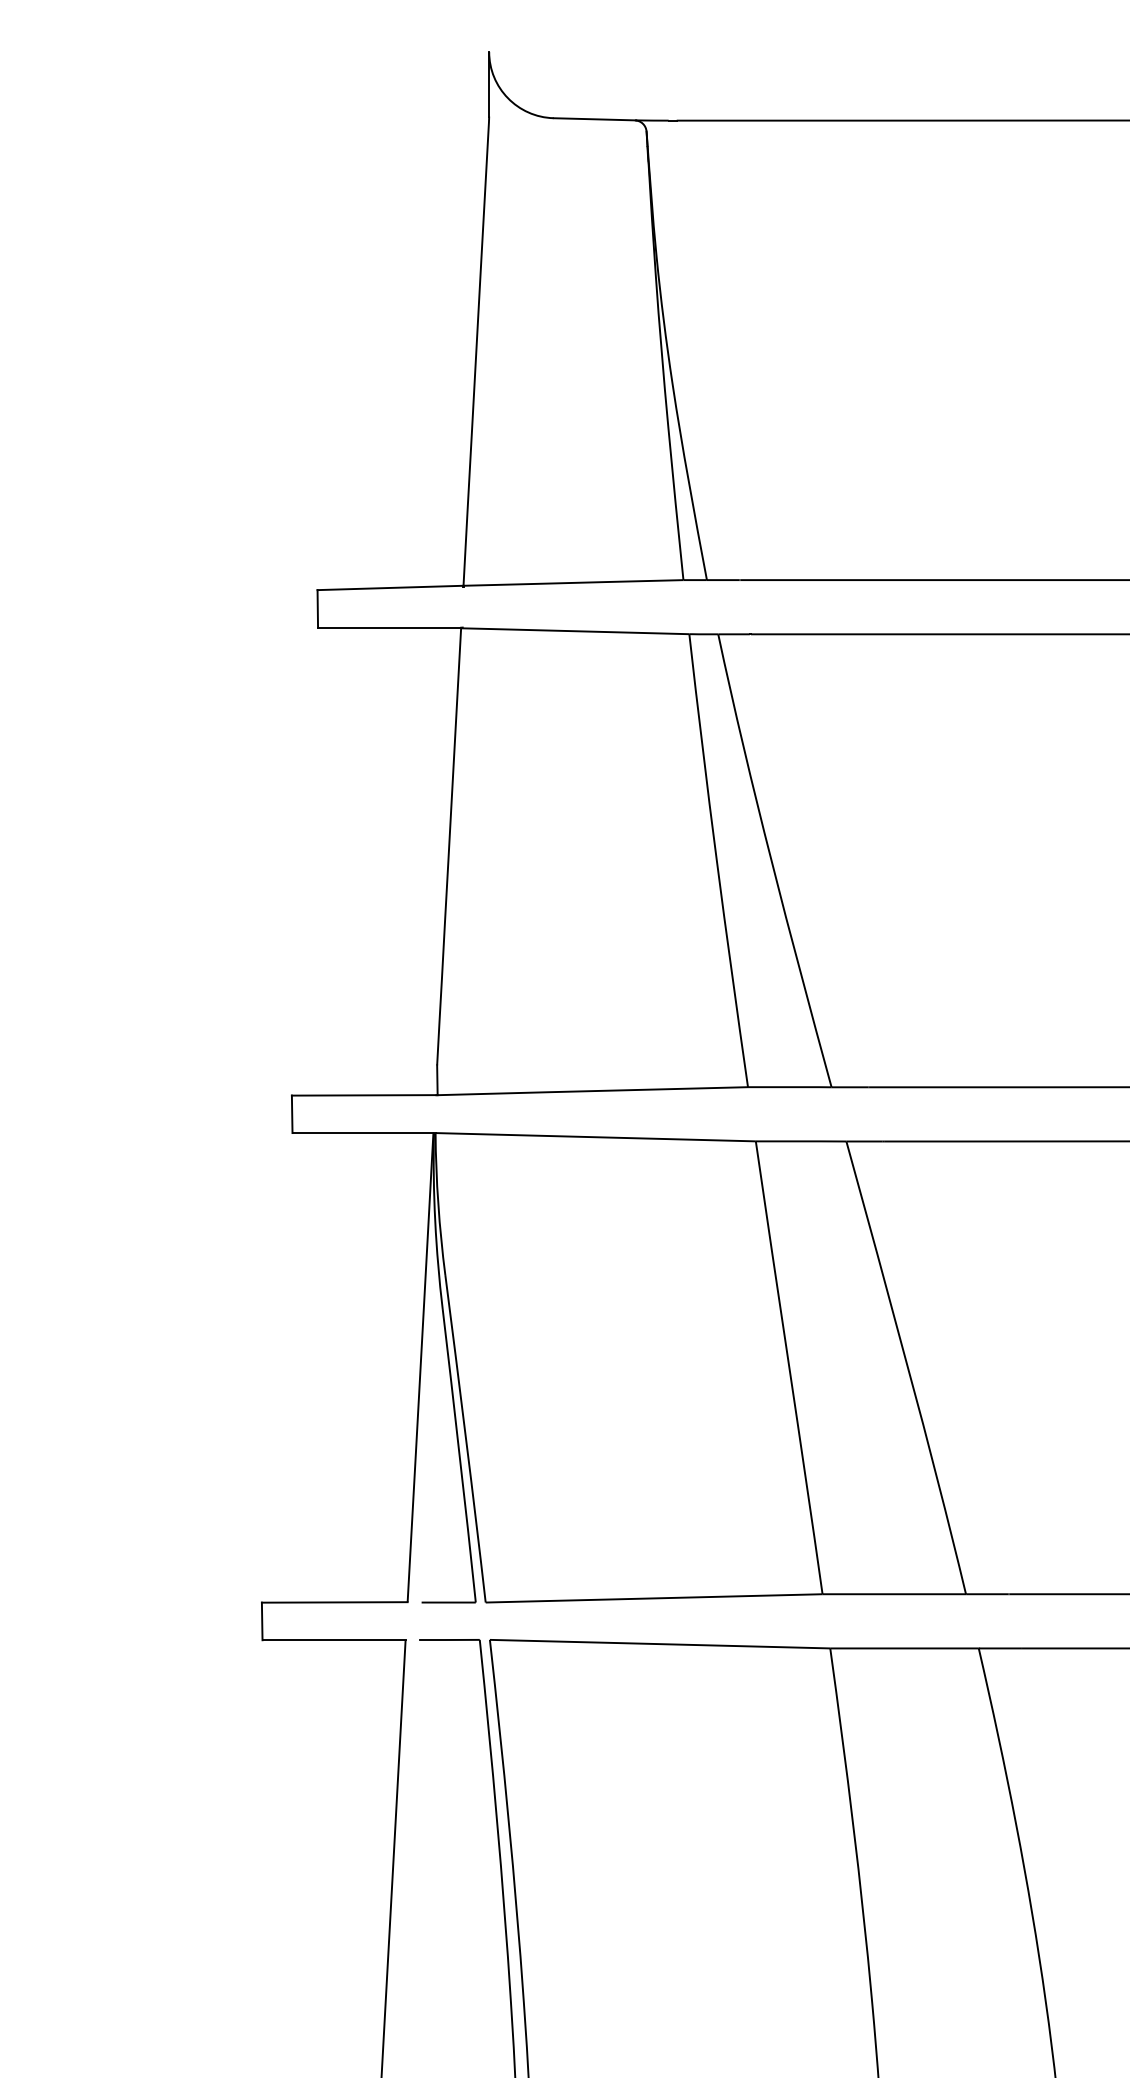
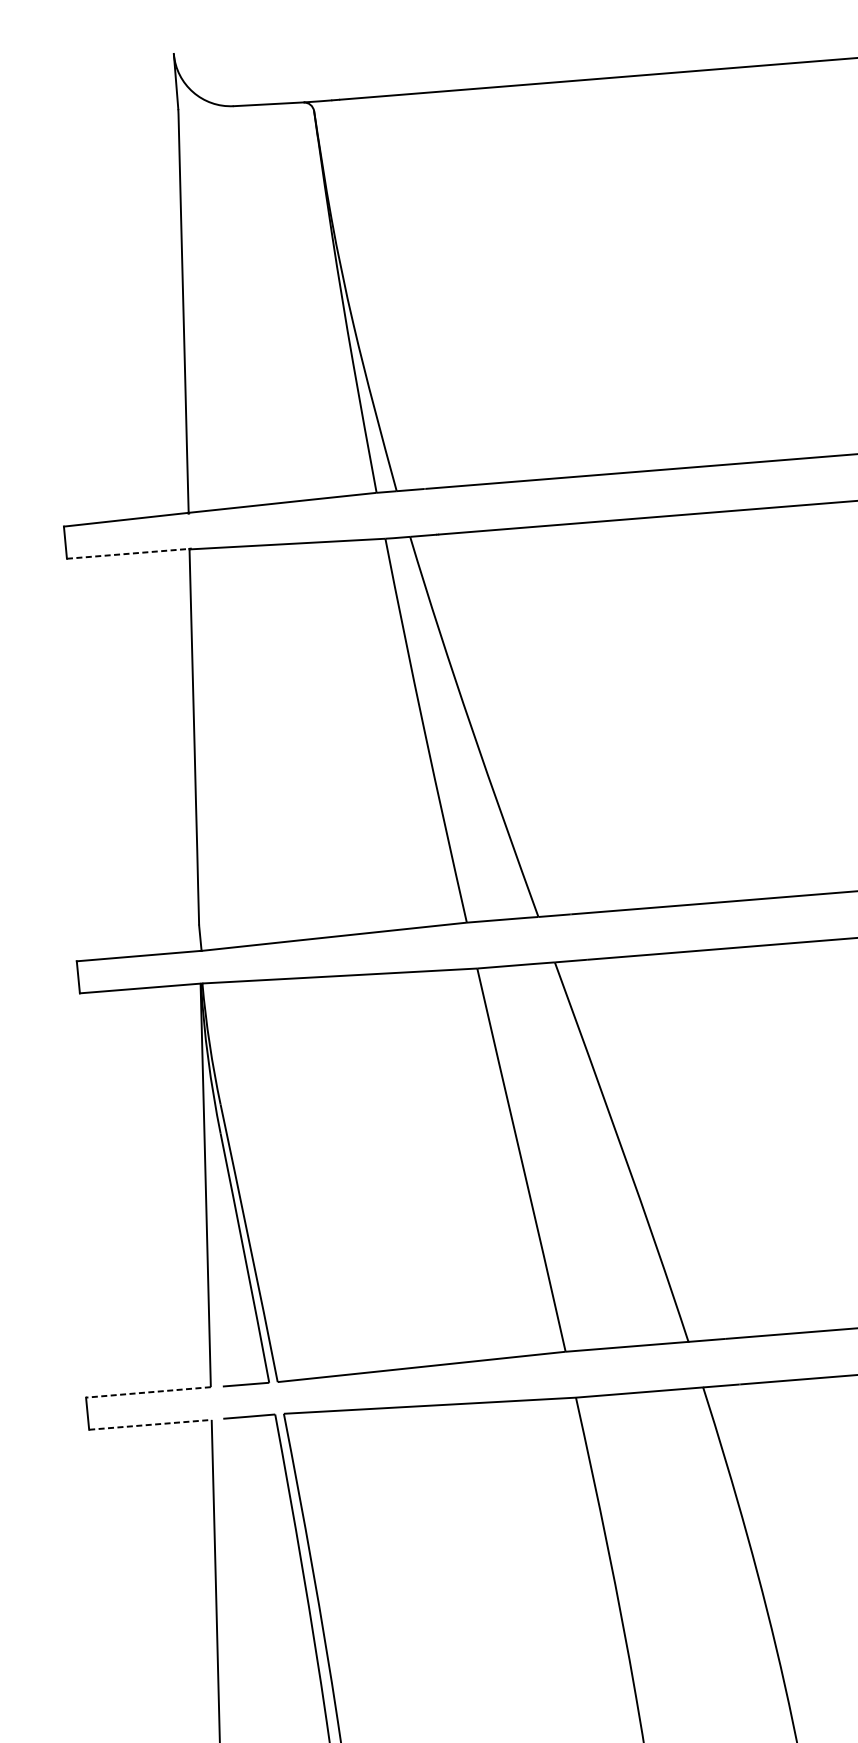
line: (389, 627) -> (128, 553), solid -> dashed
line: (334, 1602) -> (148, 1392), solid -> dashed
line: (334, 1640) -> (150, 1425), solid -> dashed

